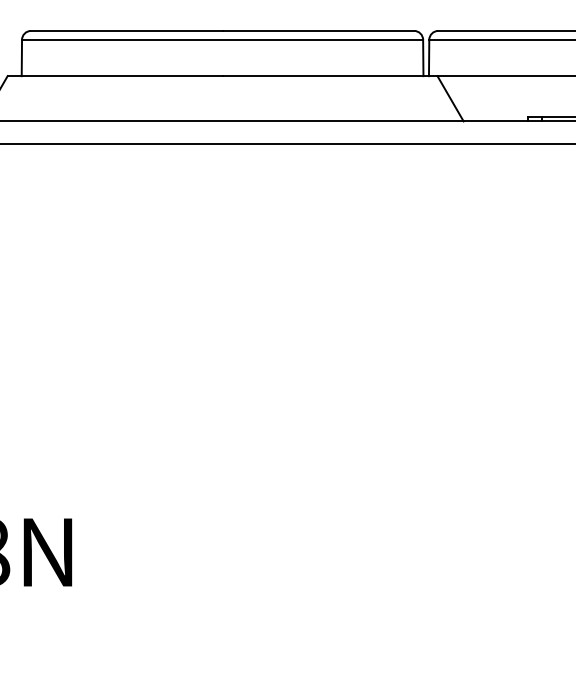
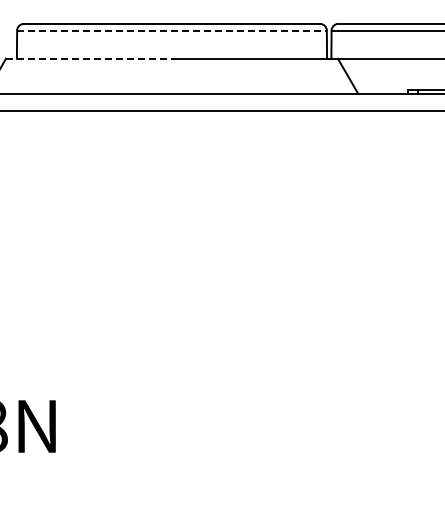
line: (221, 39) -> (171, 30), solid -> dashed
line: (115, 75) -> (89, 58), solid -> dashed

